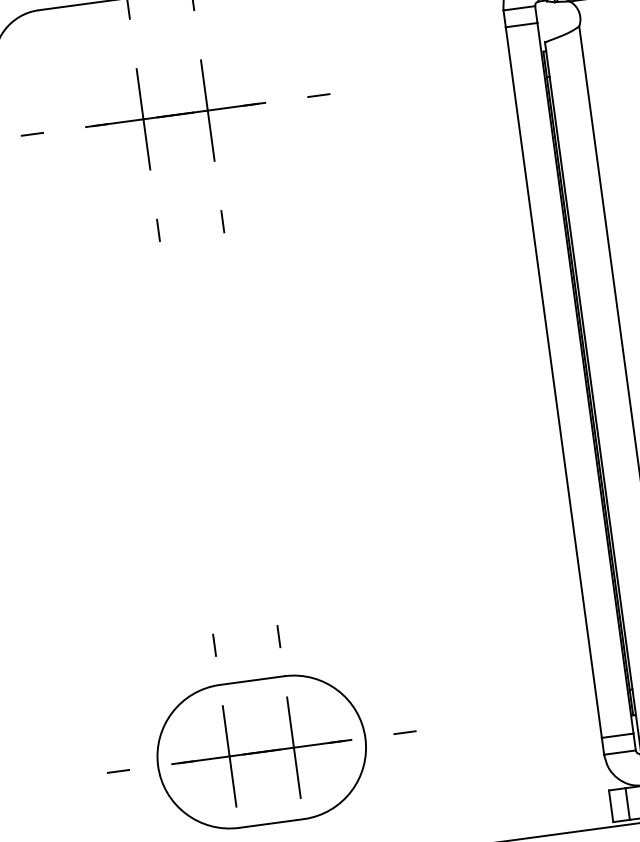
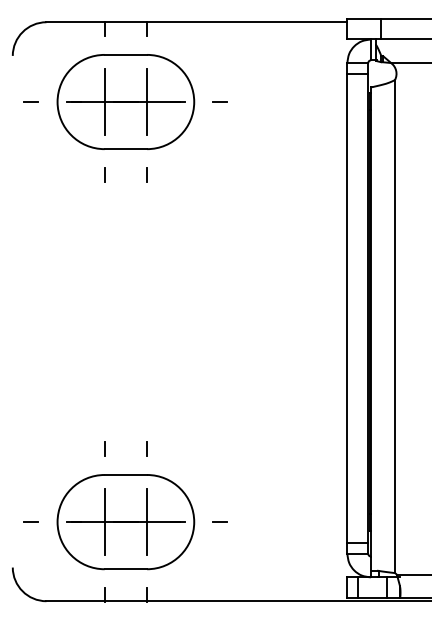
part: (174, 114) -> (125, 101), added

